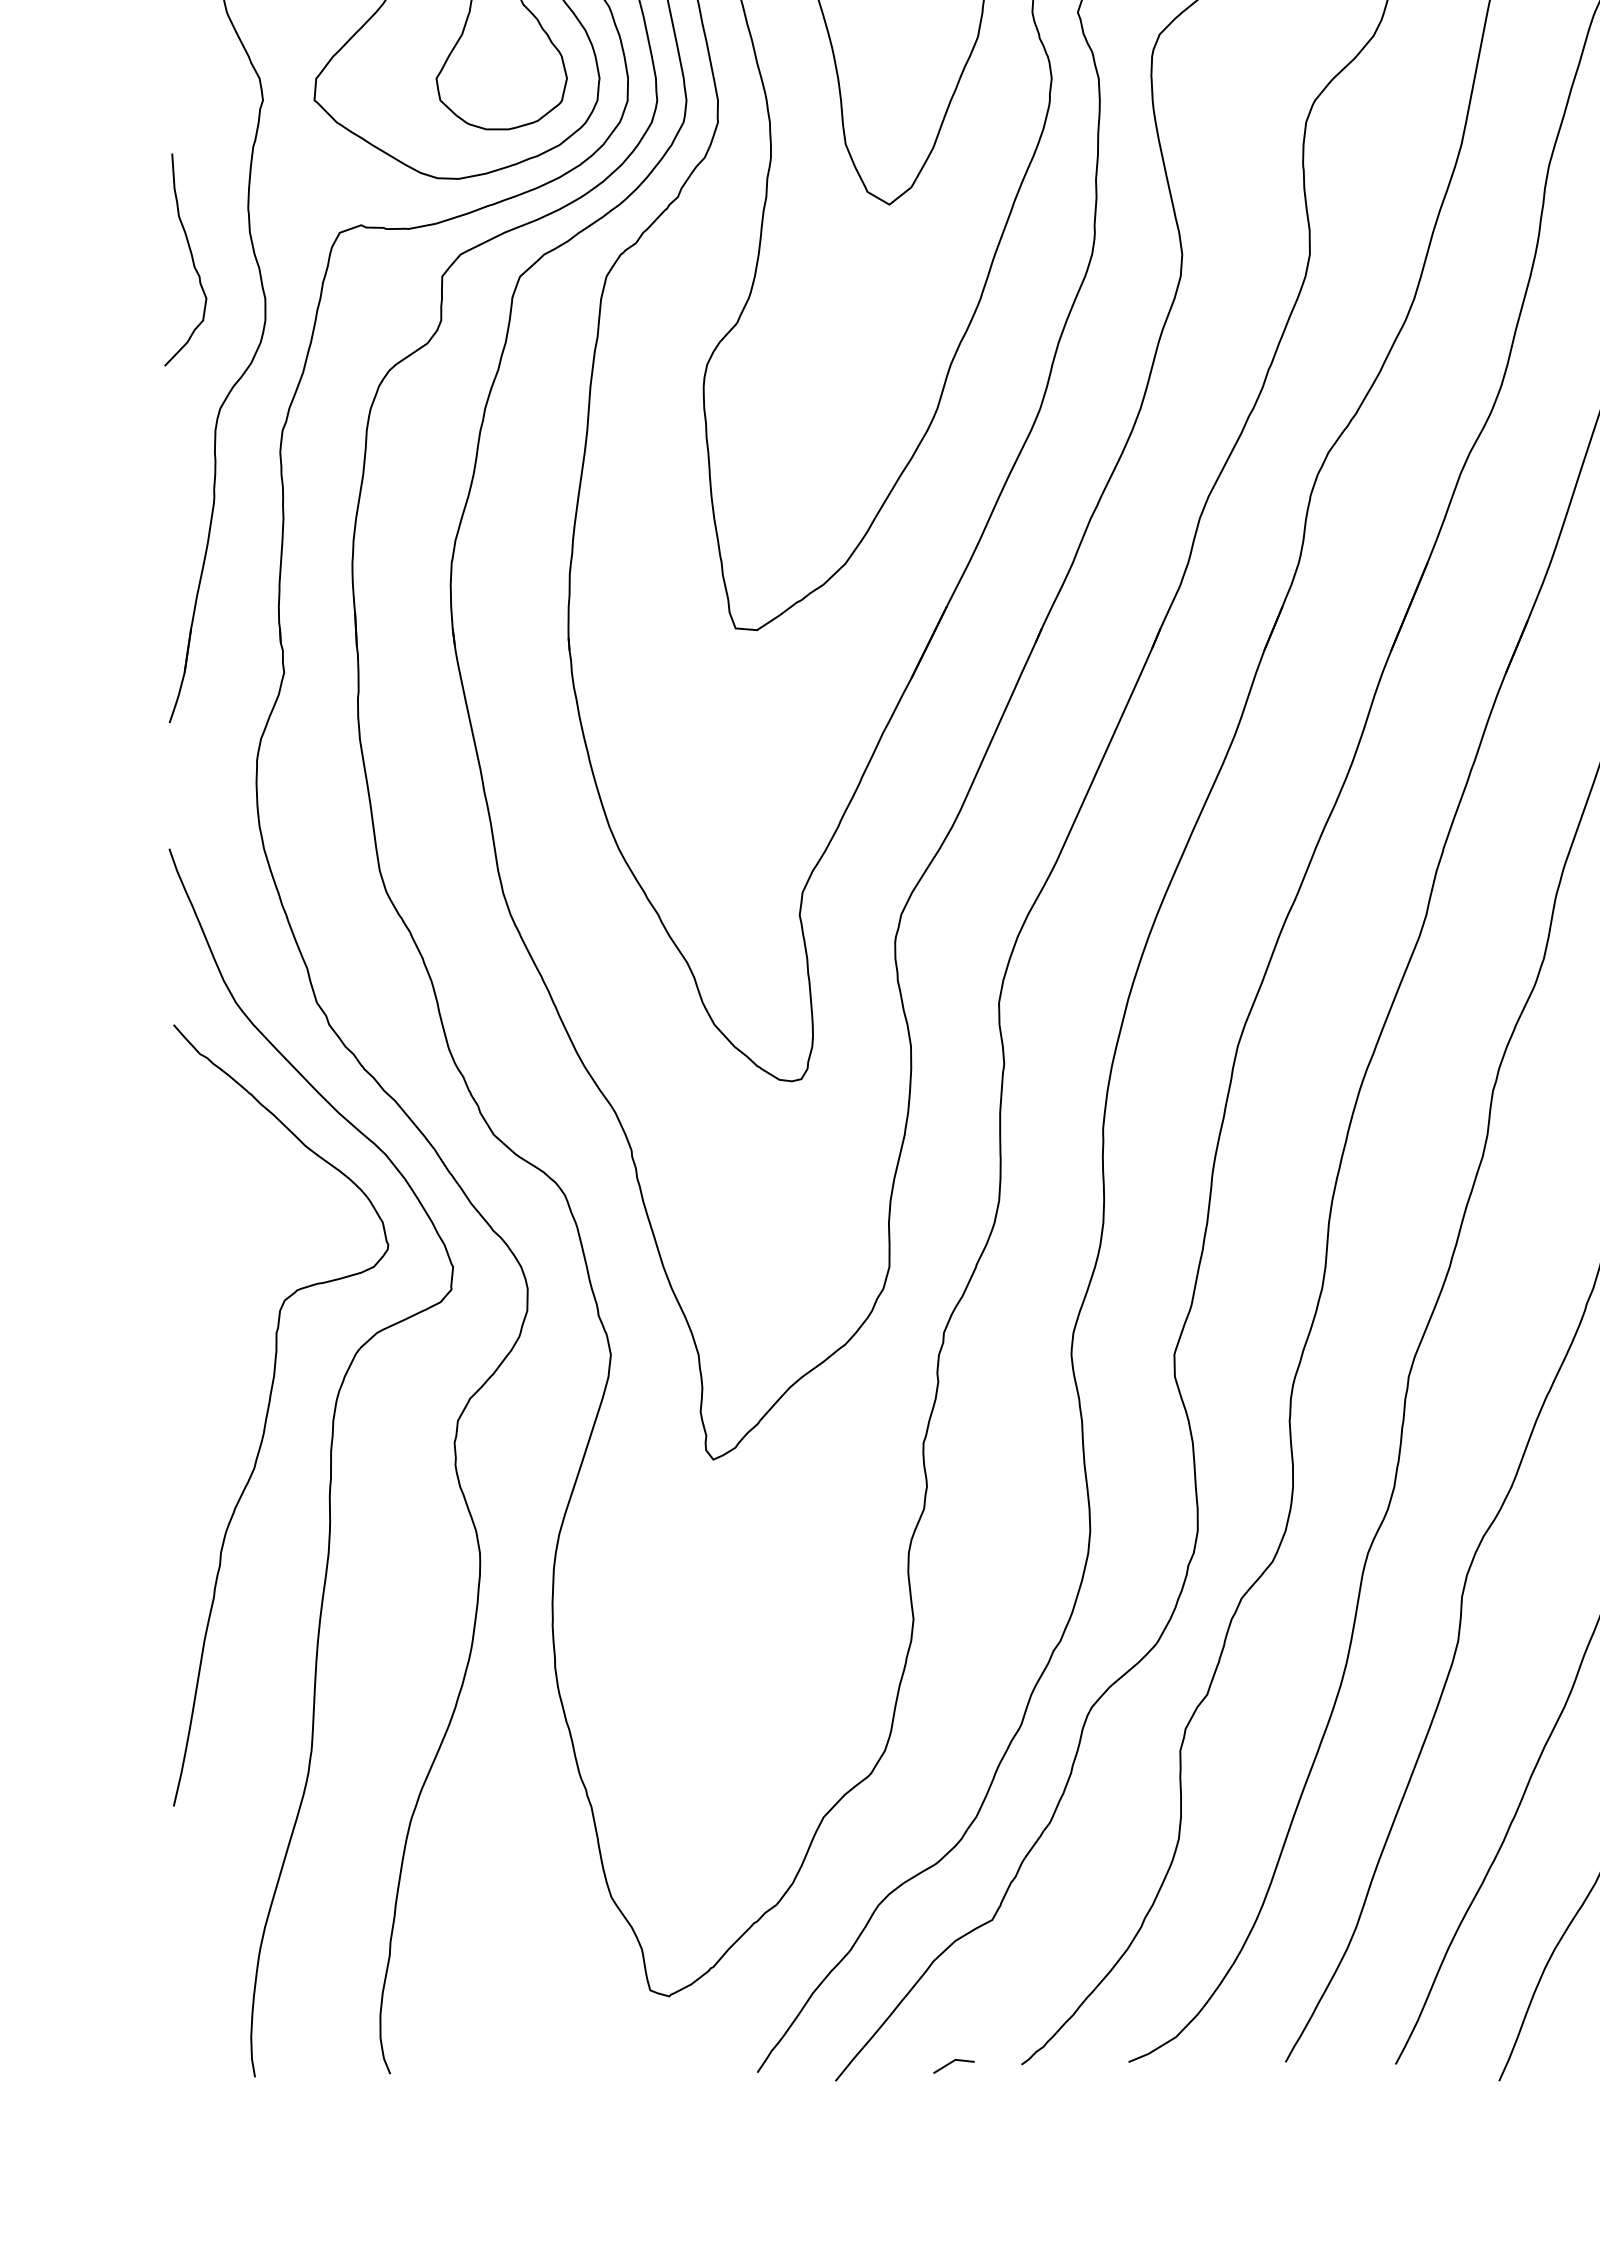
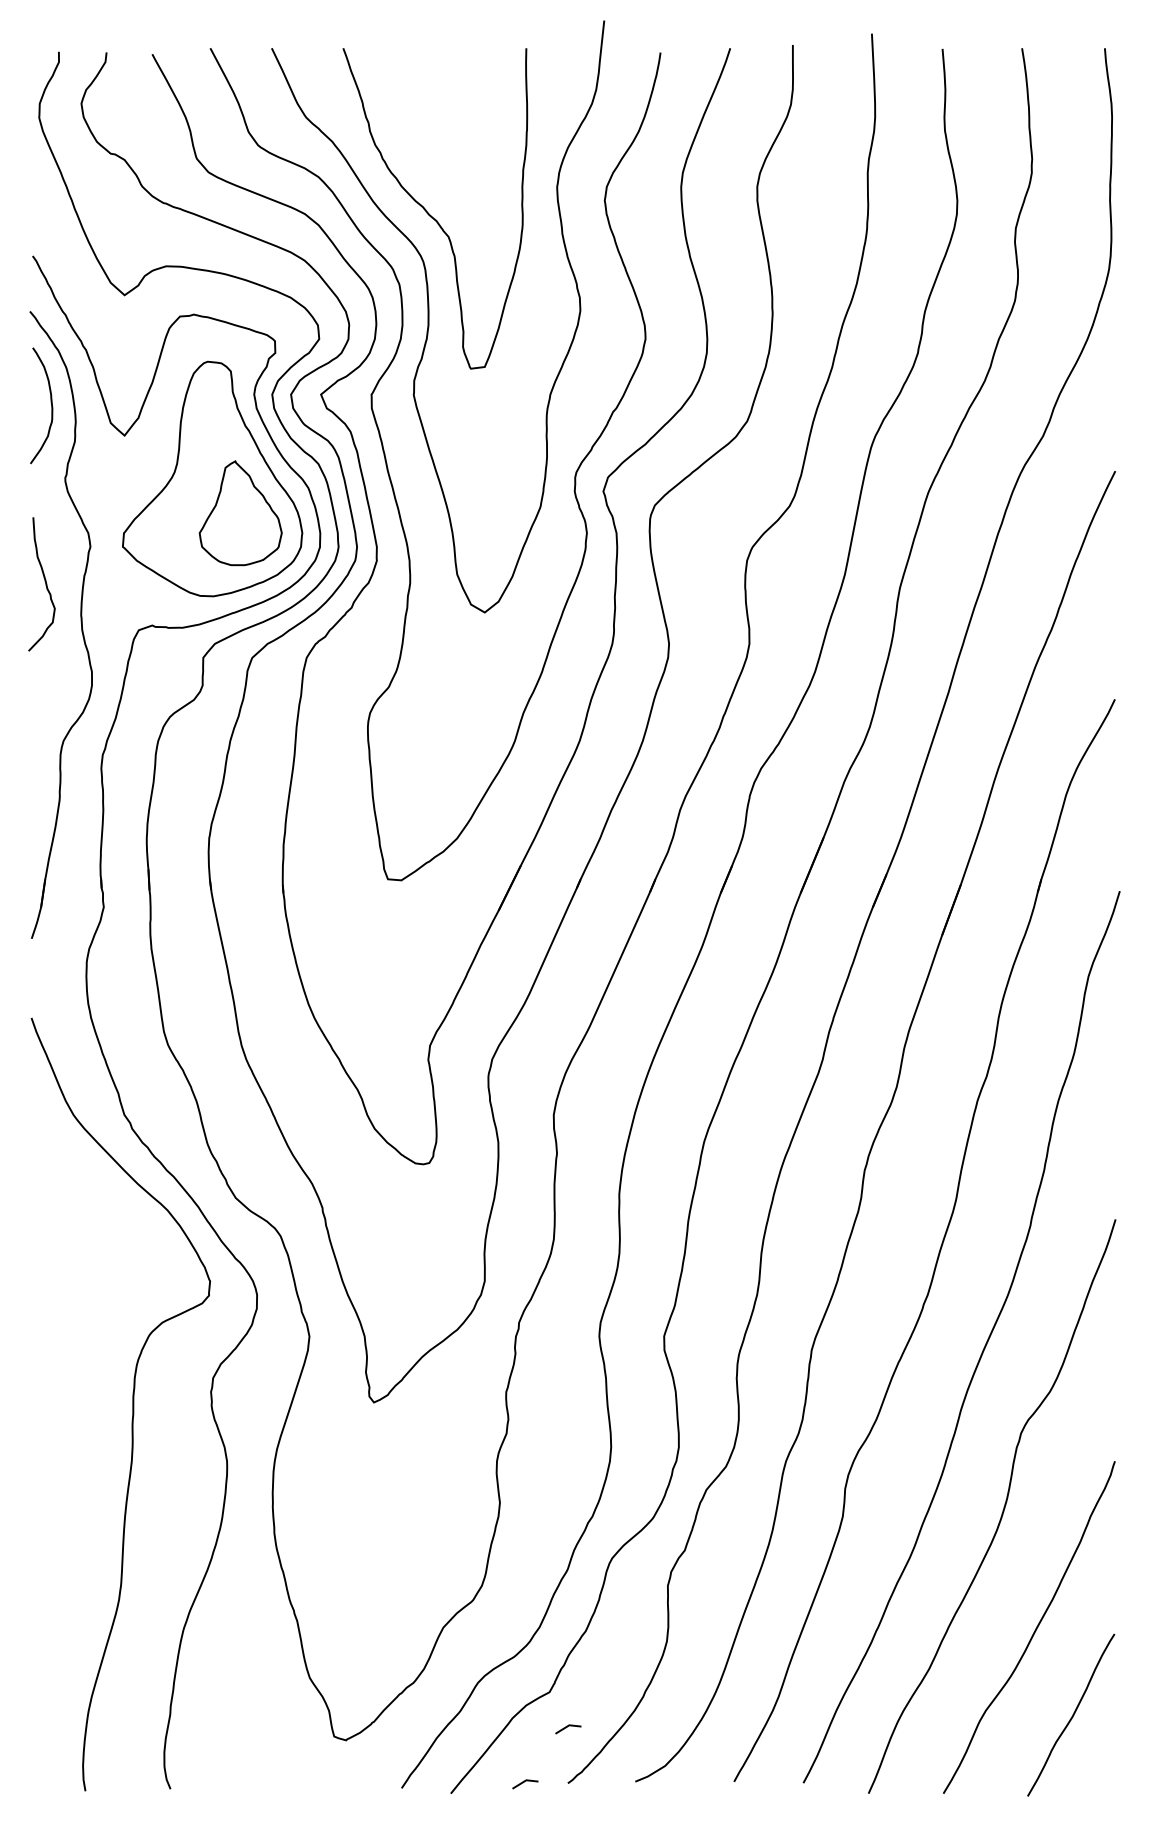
curve: (191, 260) -> (45, 584), moved
curve: (269, 1413) -> (94, 1373), removed
line: (1020, 1975) -> (567, 1727), added

